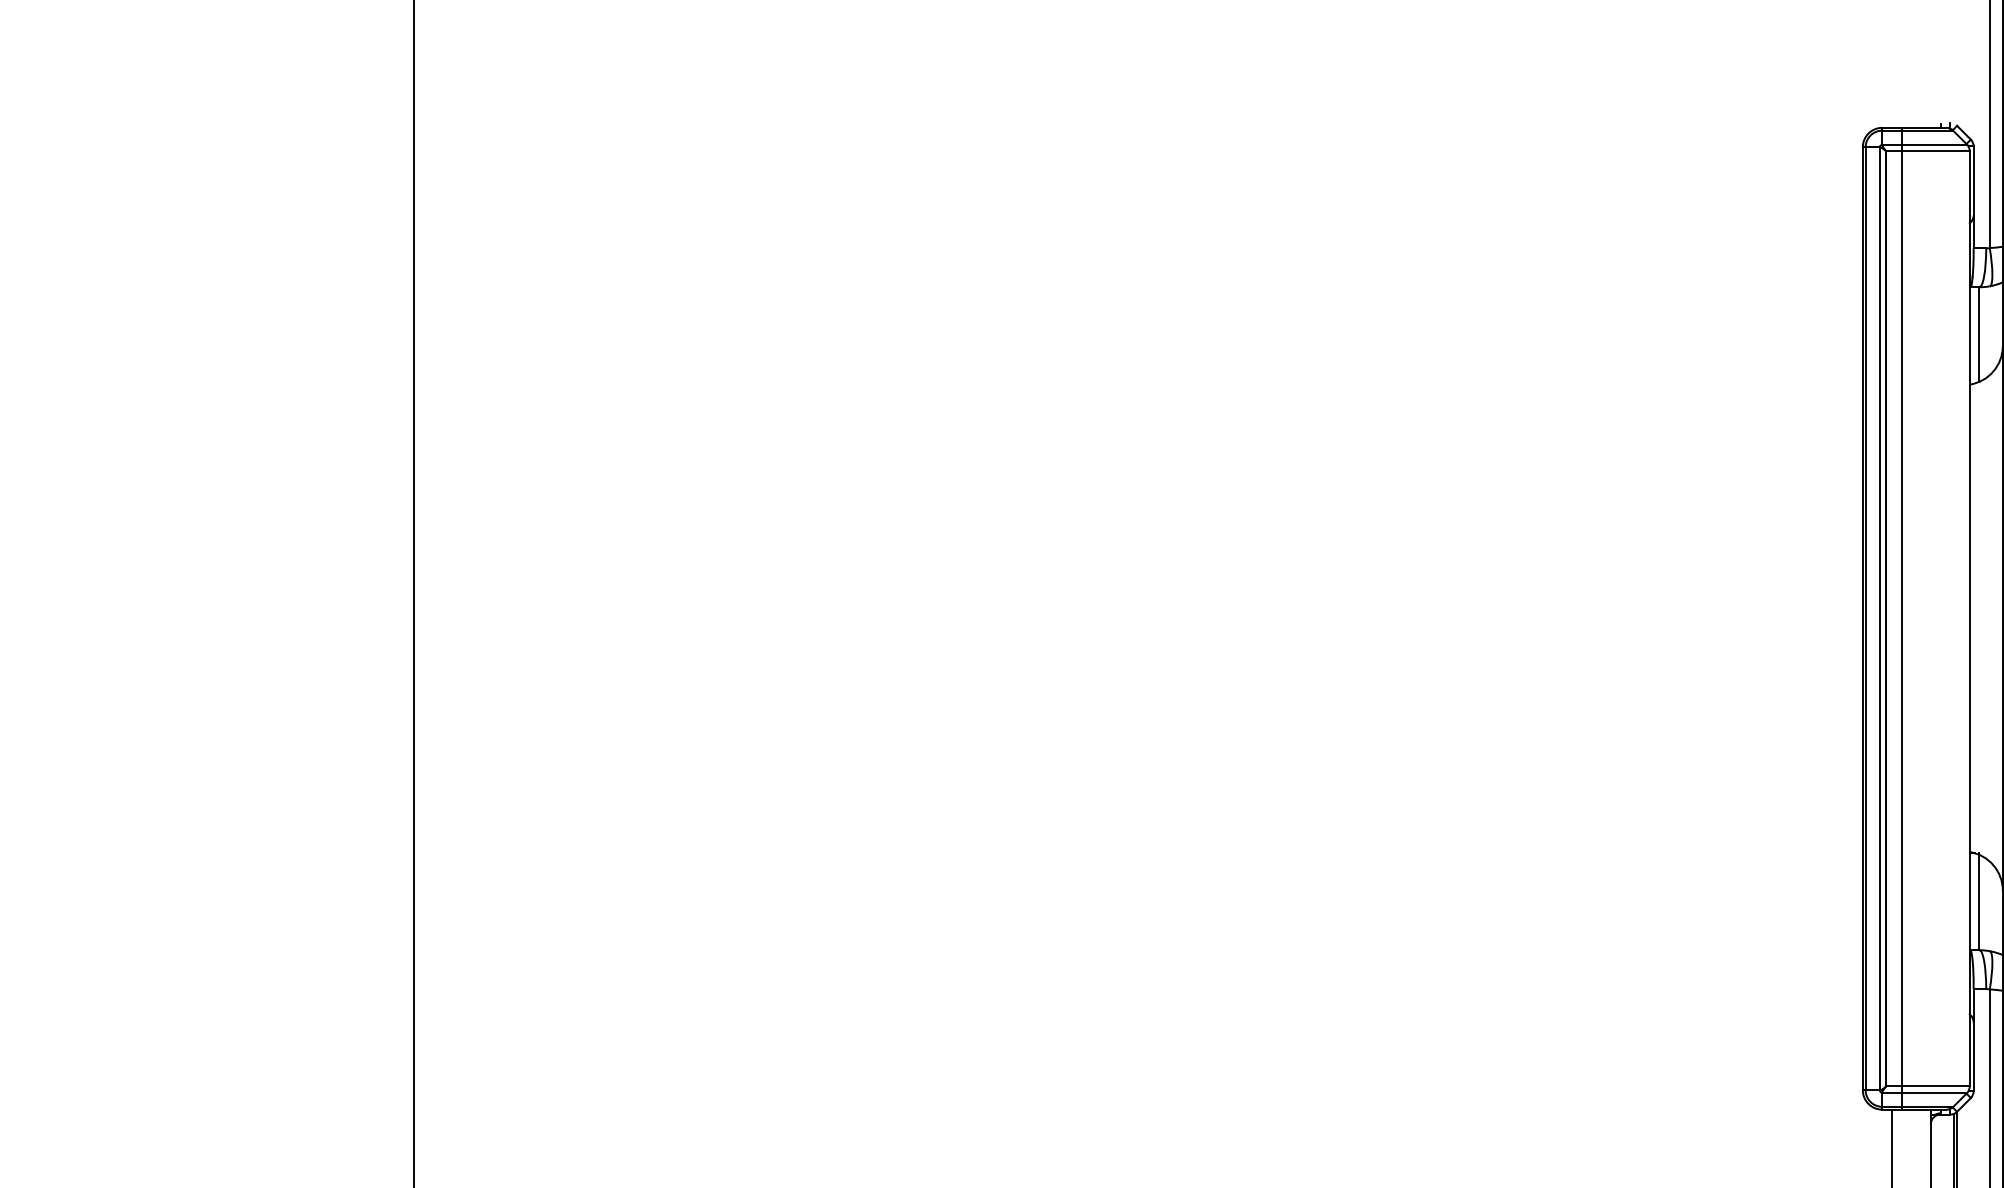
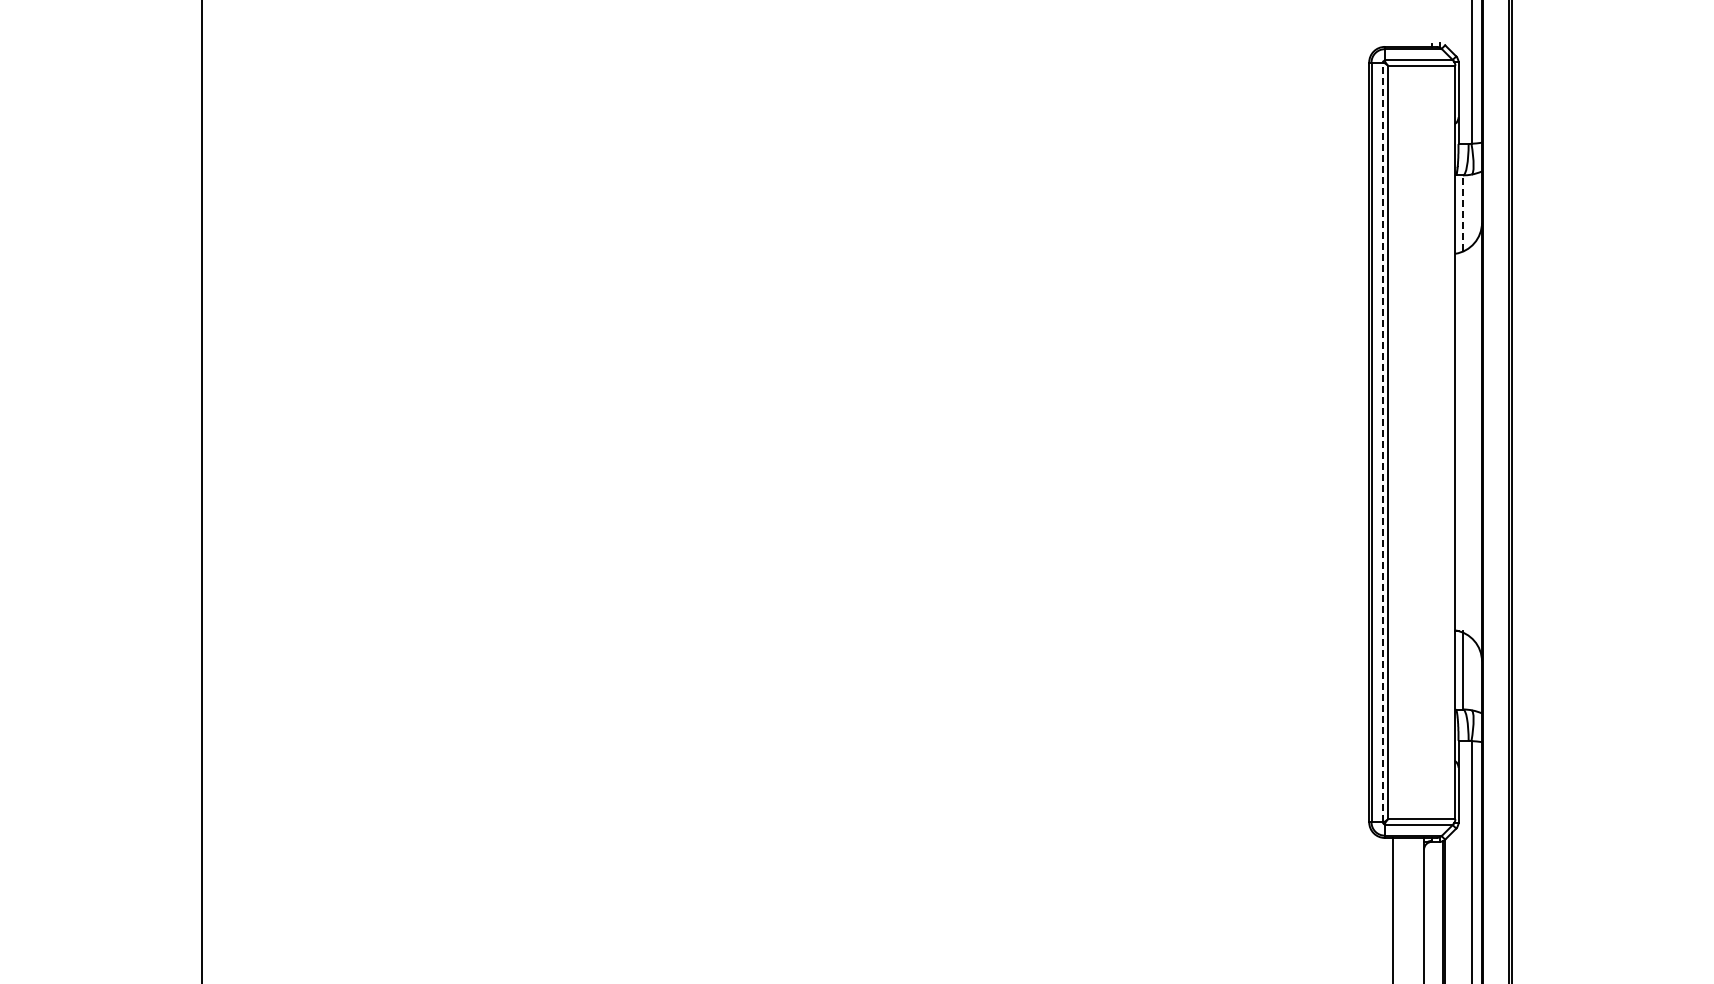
line: (1979, 333) -> (1463, 212), solid -> dashed
line: (1901, 617) -> (1400, 441), removed
line: (1879, 618) -> (1382, 442), solid -> dashed

